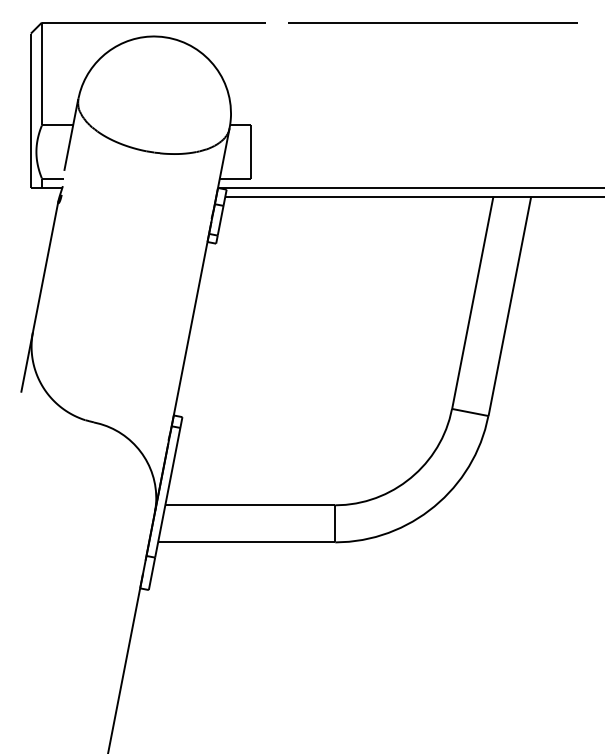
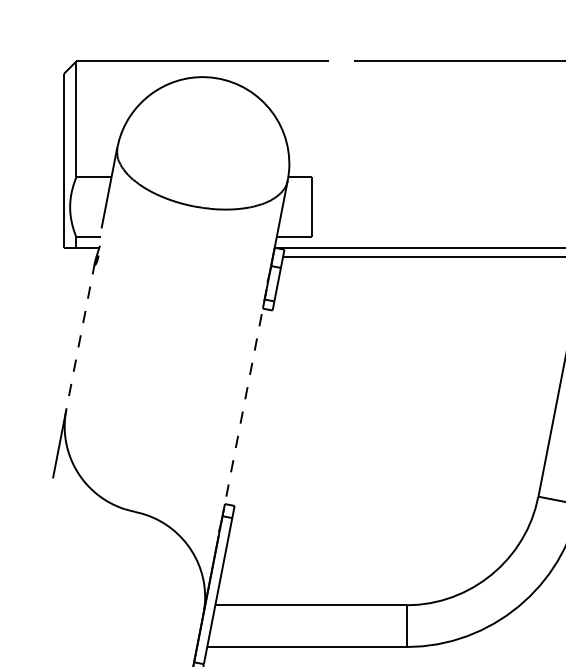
line: (45, 266) -> (80, 336), solid -> dashed
line: (191, 325) -> (244, 402), solid -> dashed

